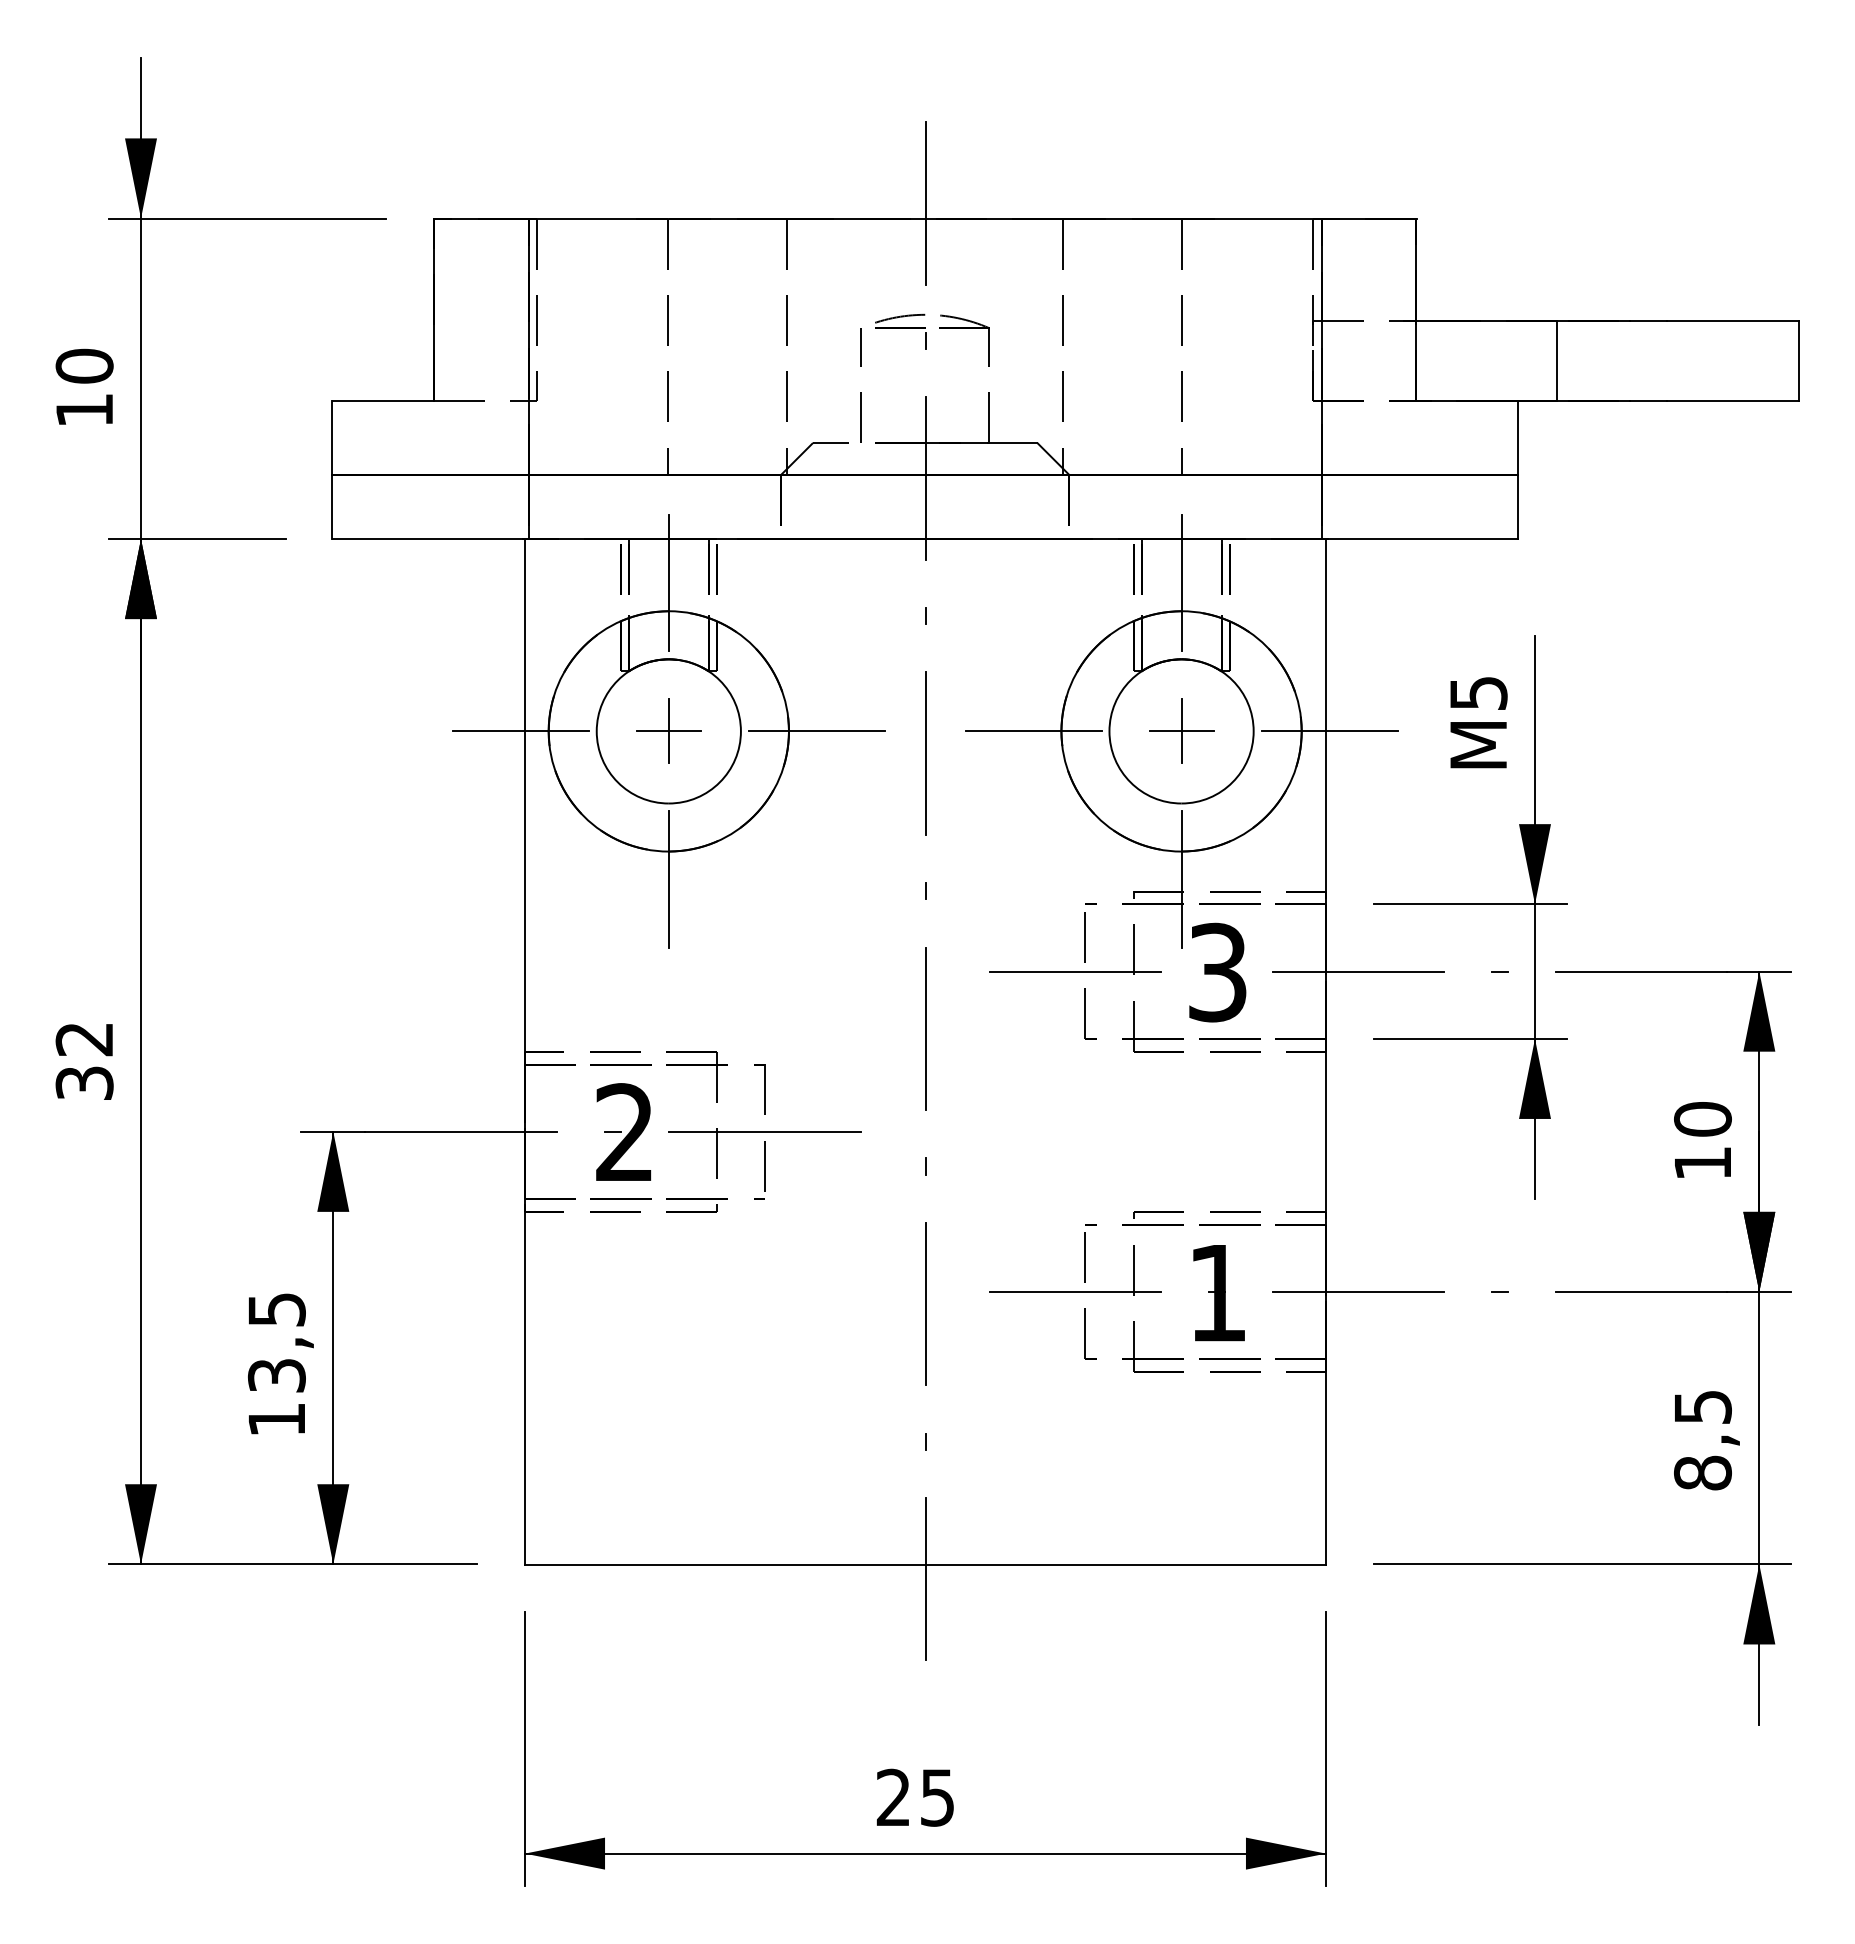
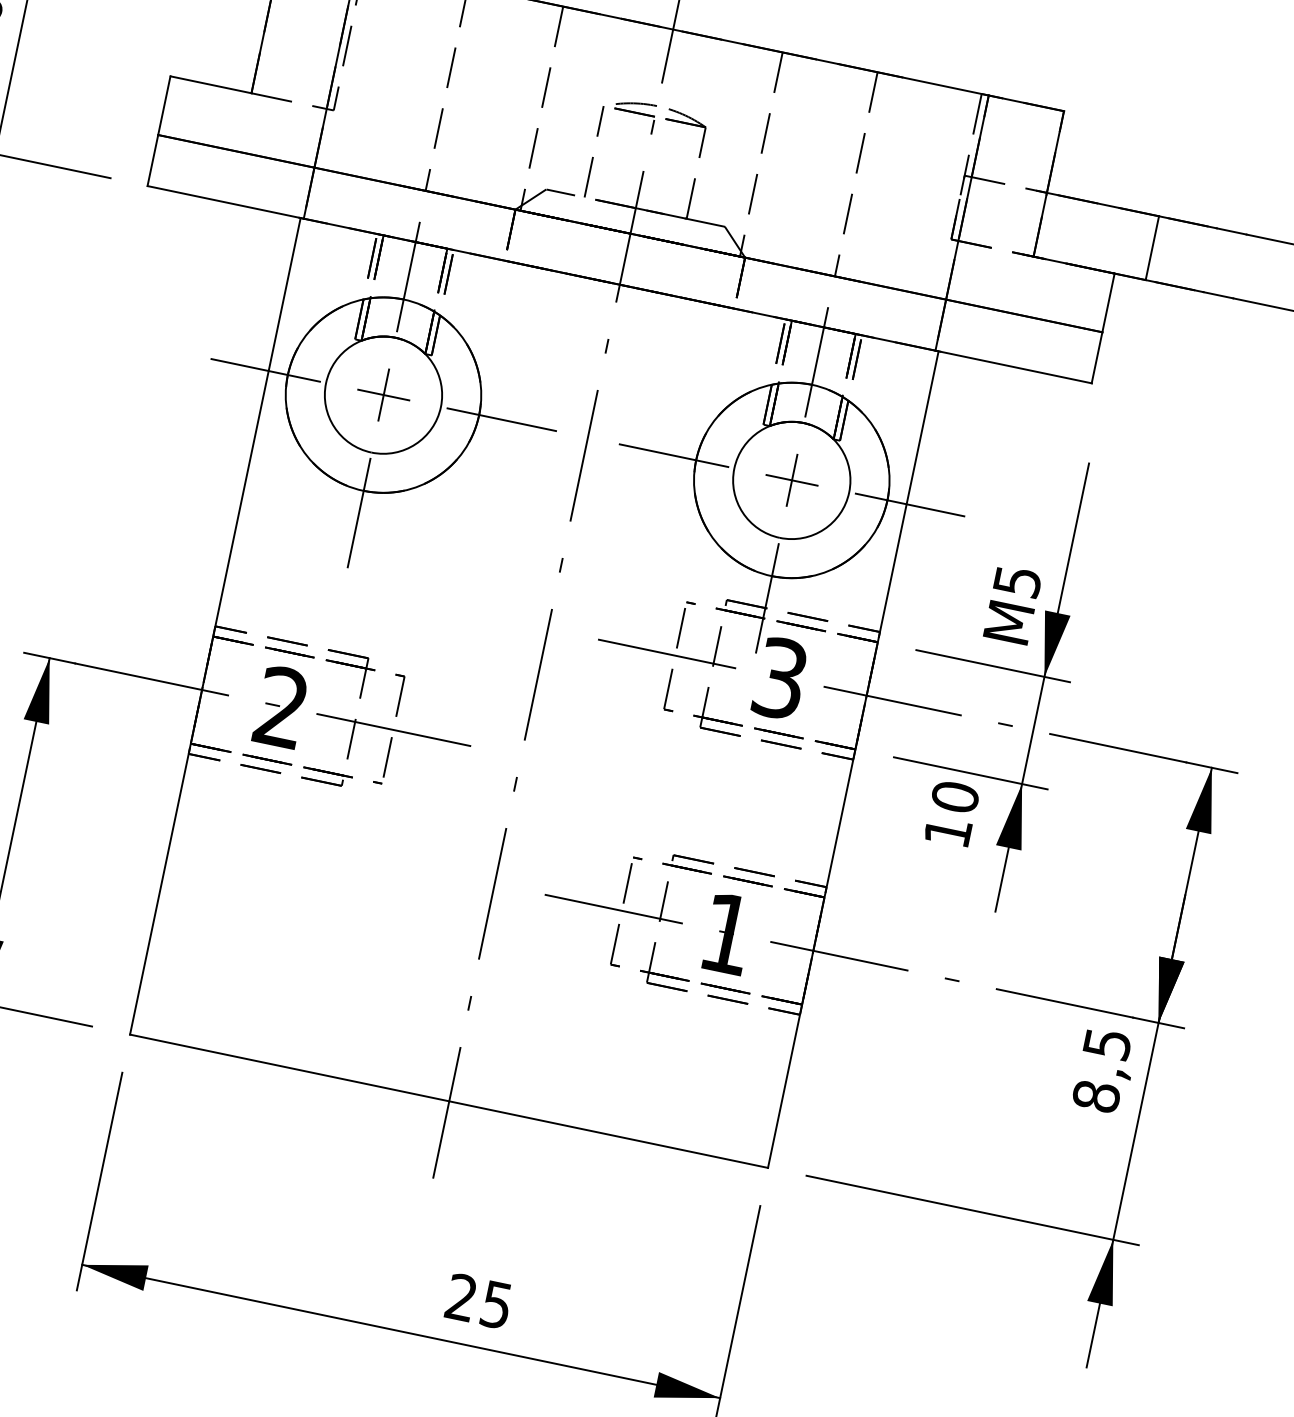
text: (1478, 722) -> (1012, 604), moved
text: (1702, 1139) -> (951, 813), moved
text: (1706, 1440) -> (1104, 1071), moved
text: (914, 1797) -> (478, 1300), moved

